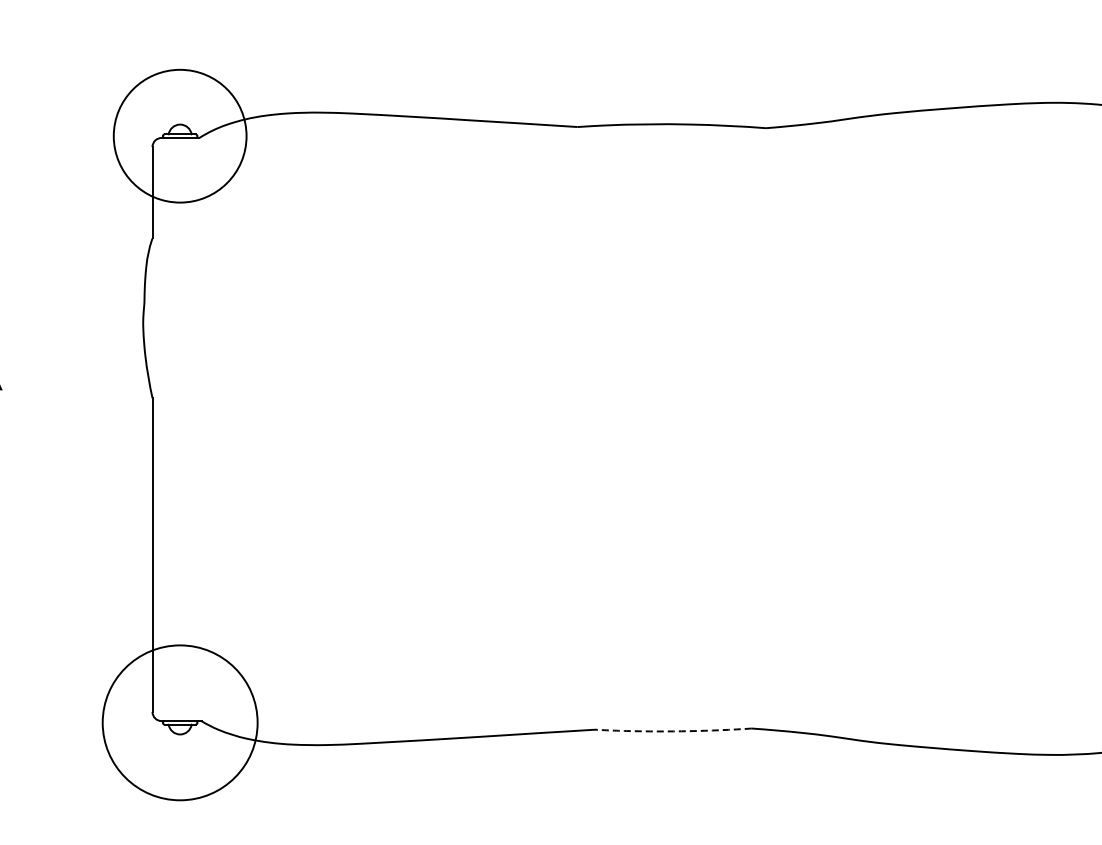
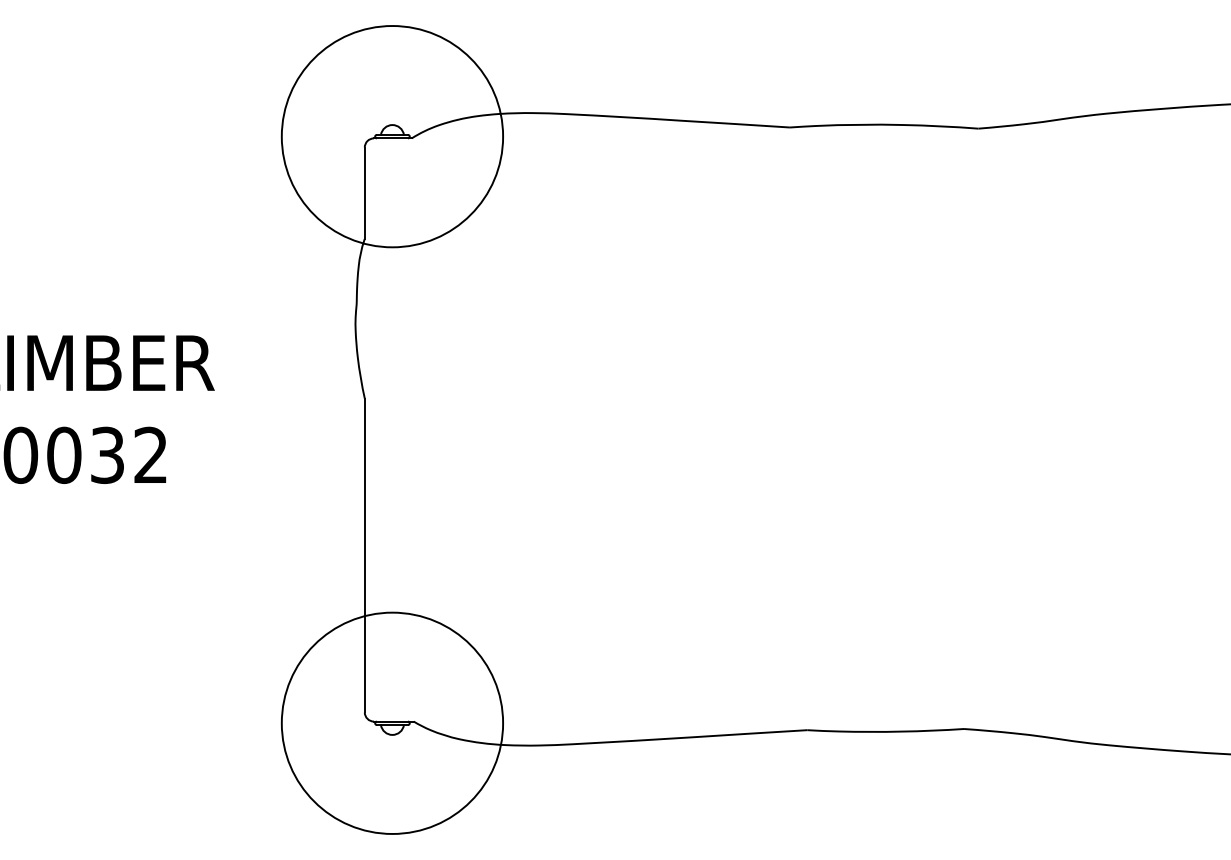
circle: (180, 136) -> (392, 136), size x1.67
circle: (180, 722) -> (392, 722), size x1.43
line: (671, 731) -> (883, 731), dashed -> solid

